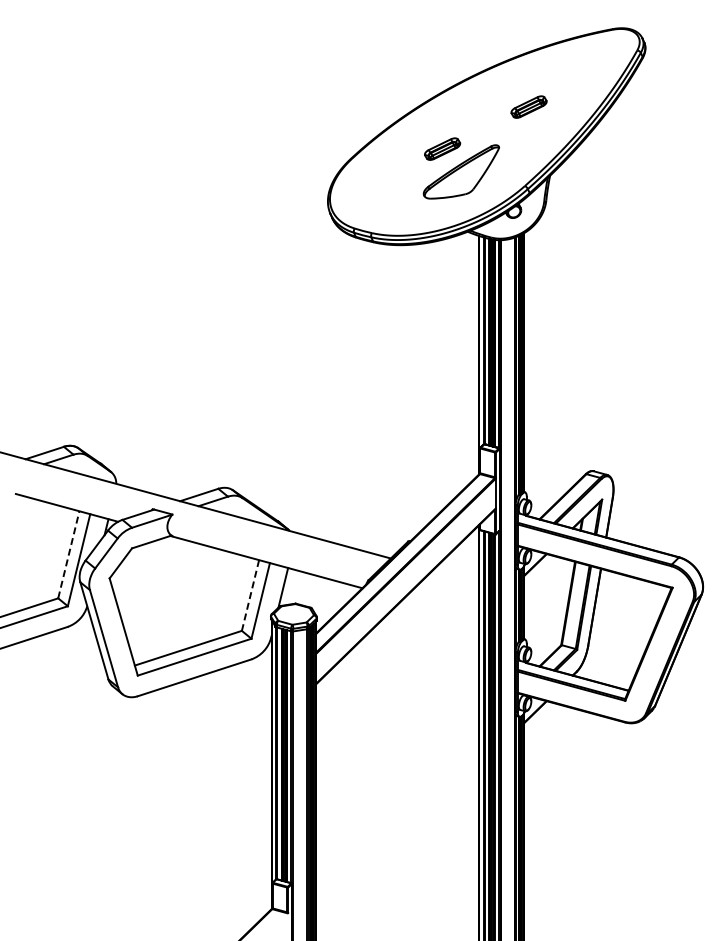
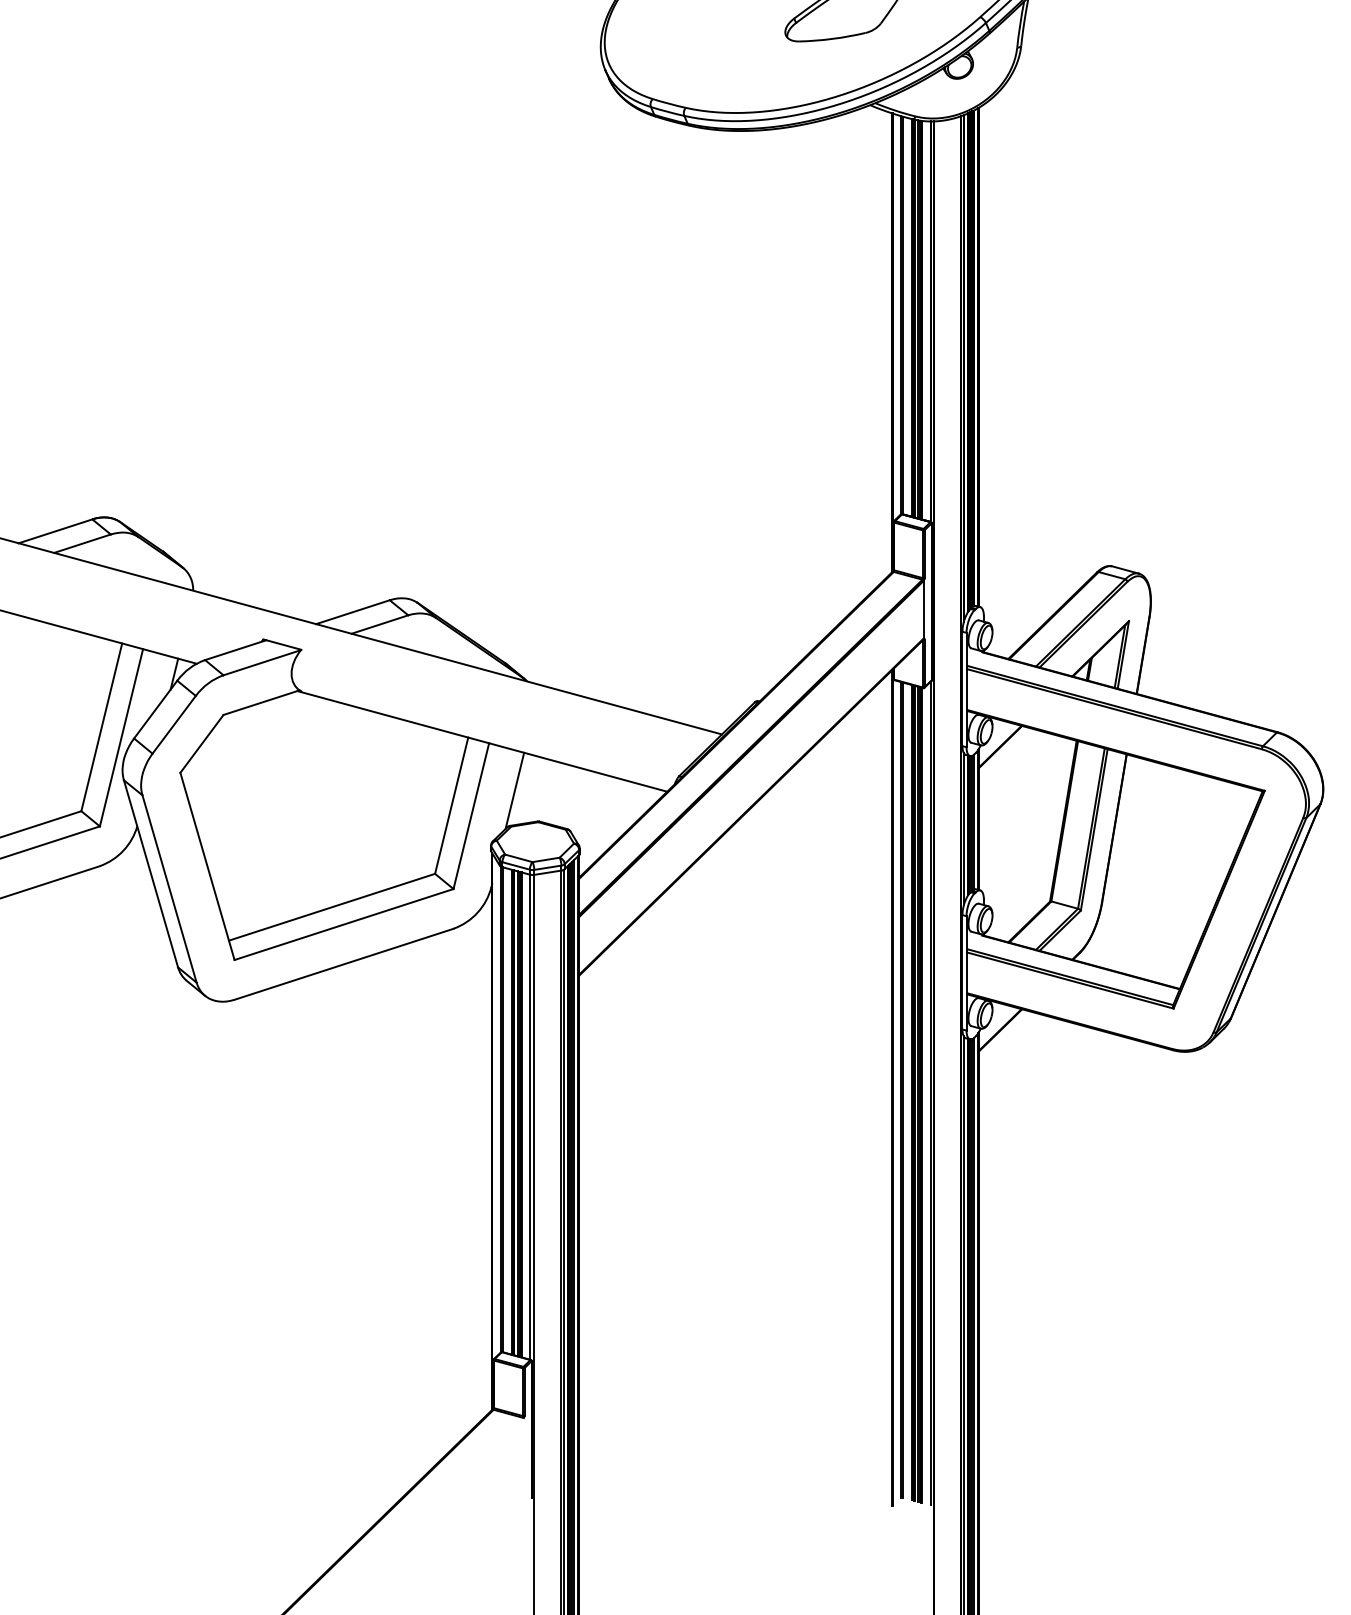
line: (68, 554) -> (101, 726), dashed -> solid
line: (250, 595) -> (451, 805), dashed -> solid

